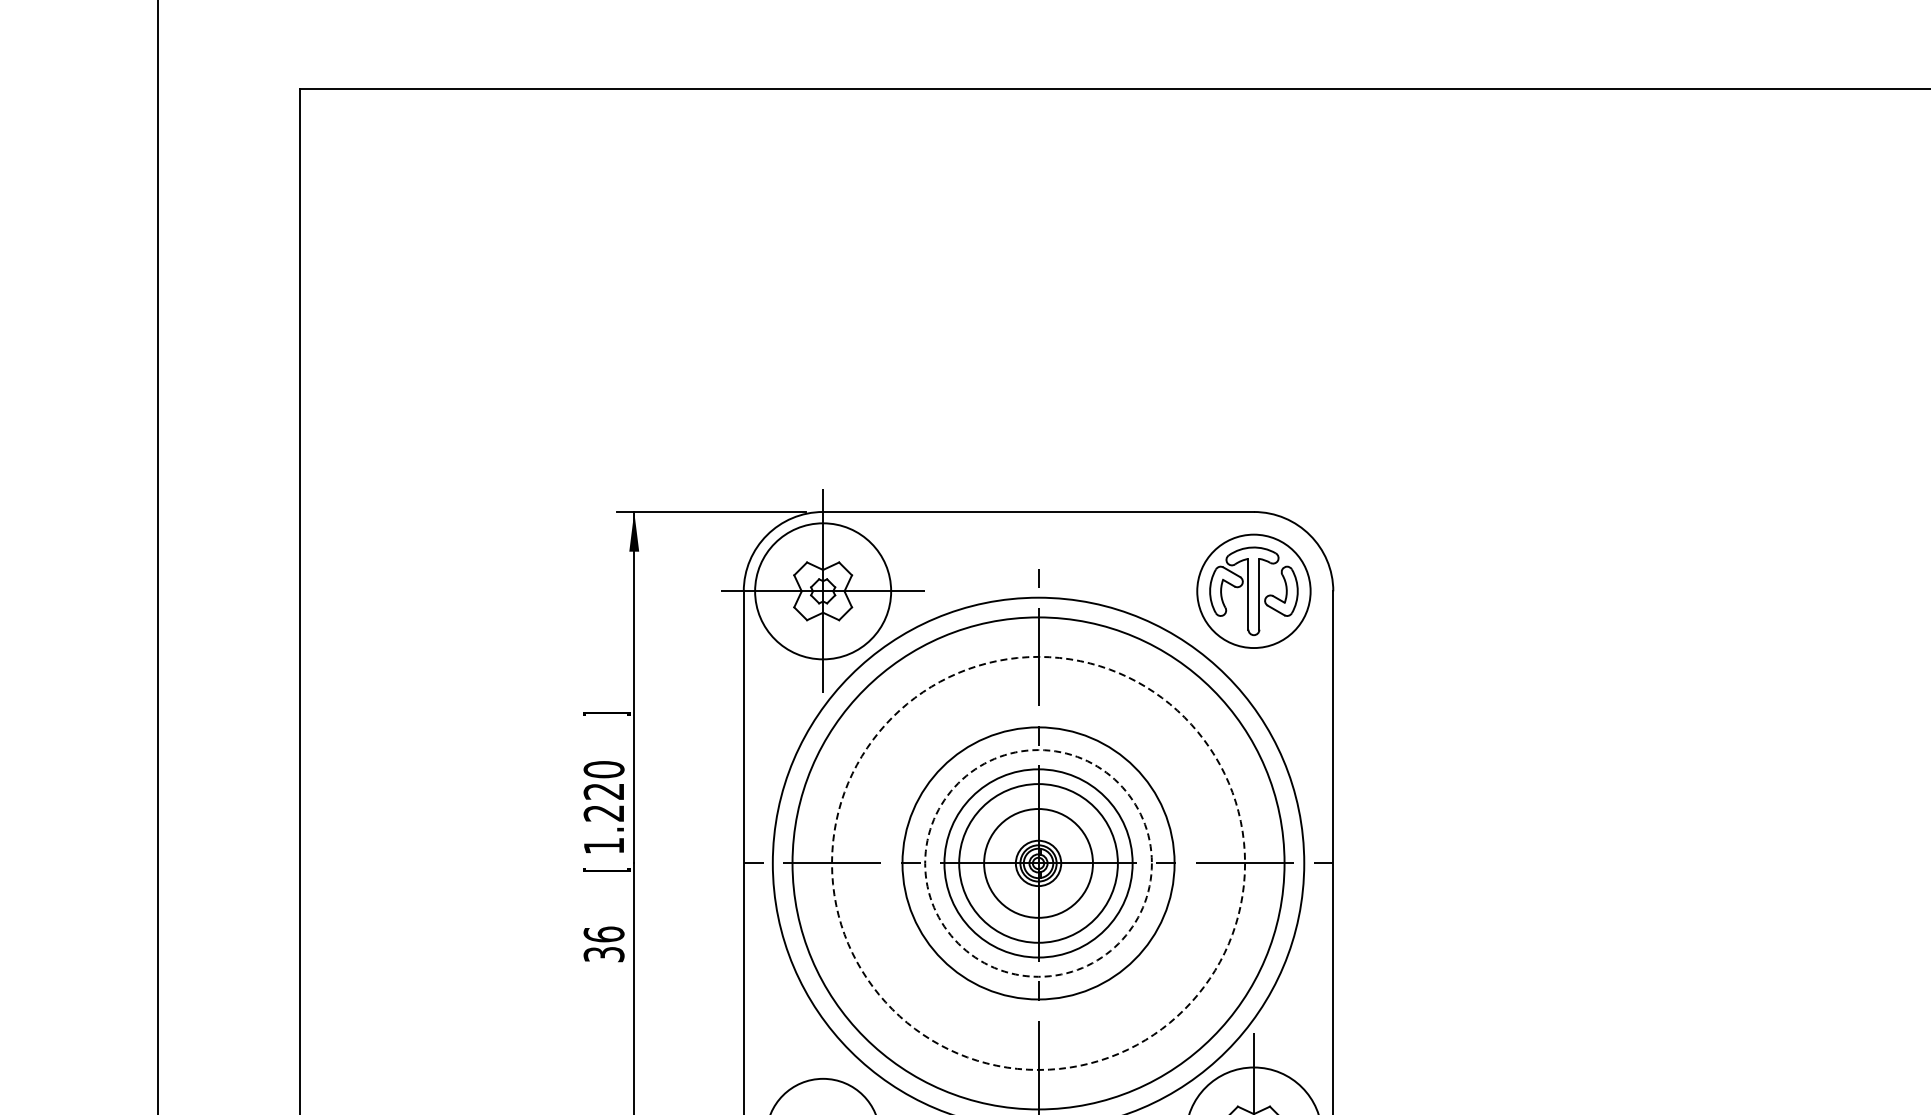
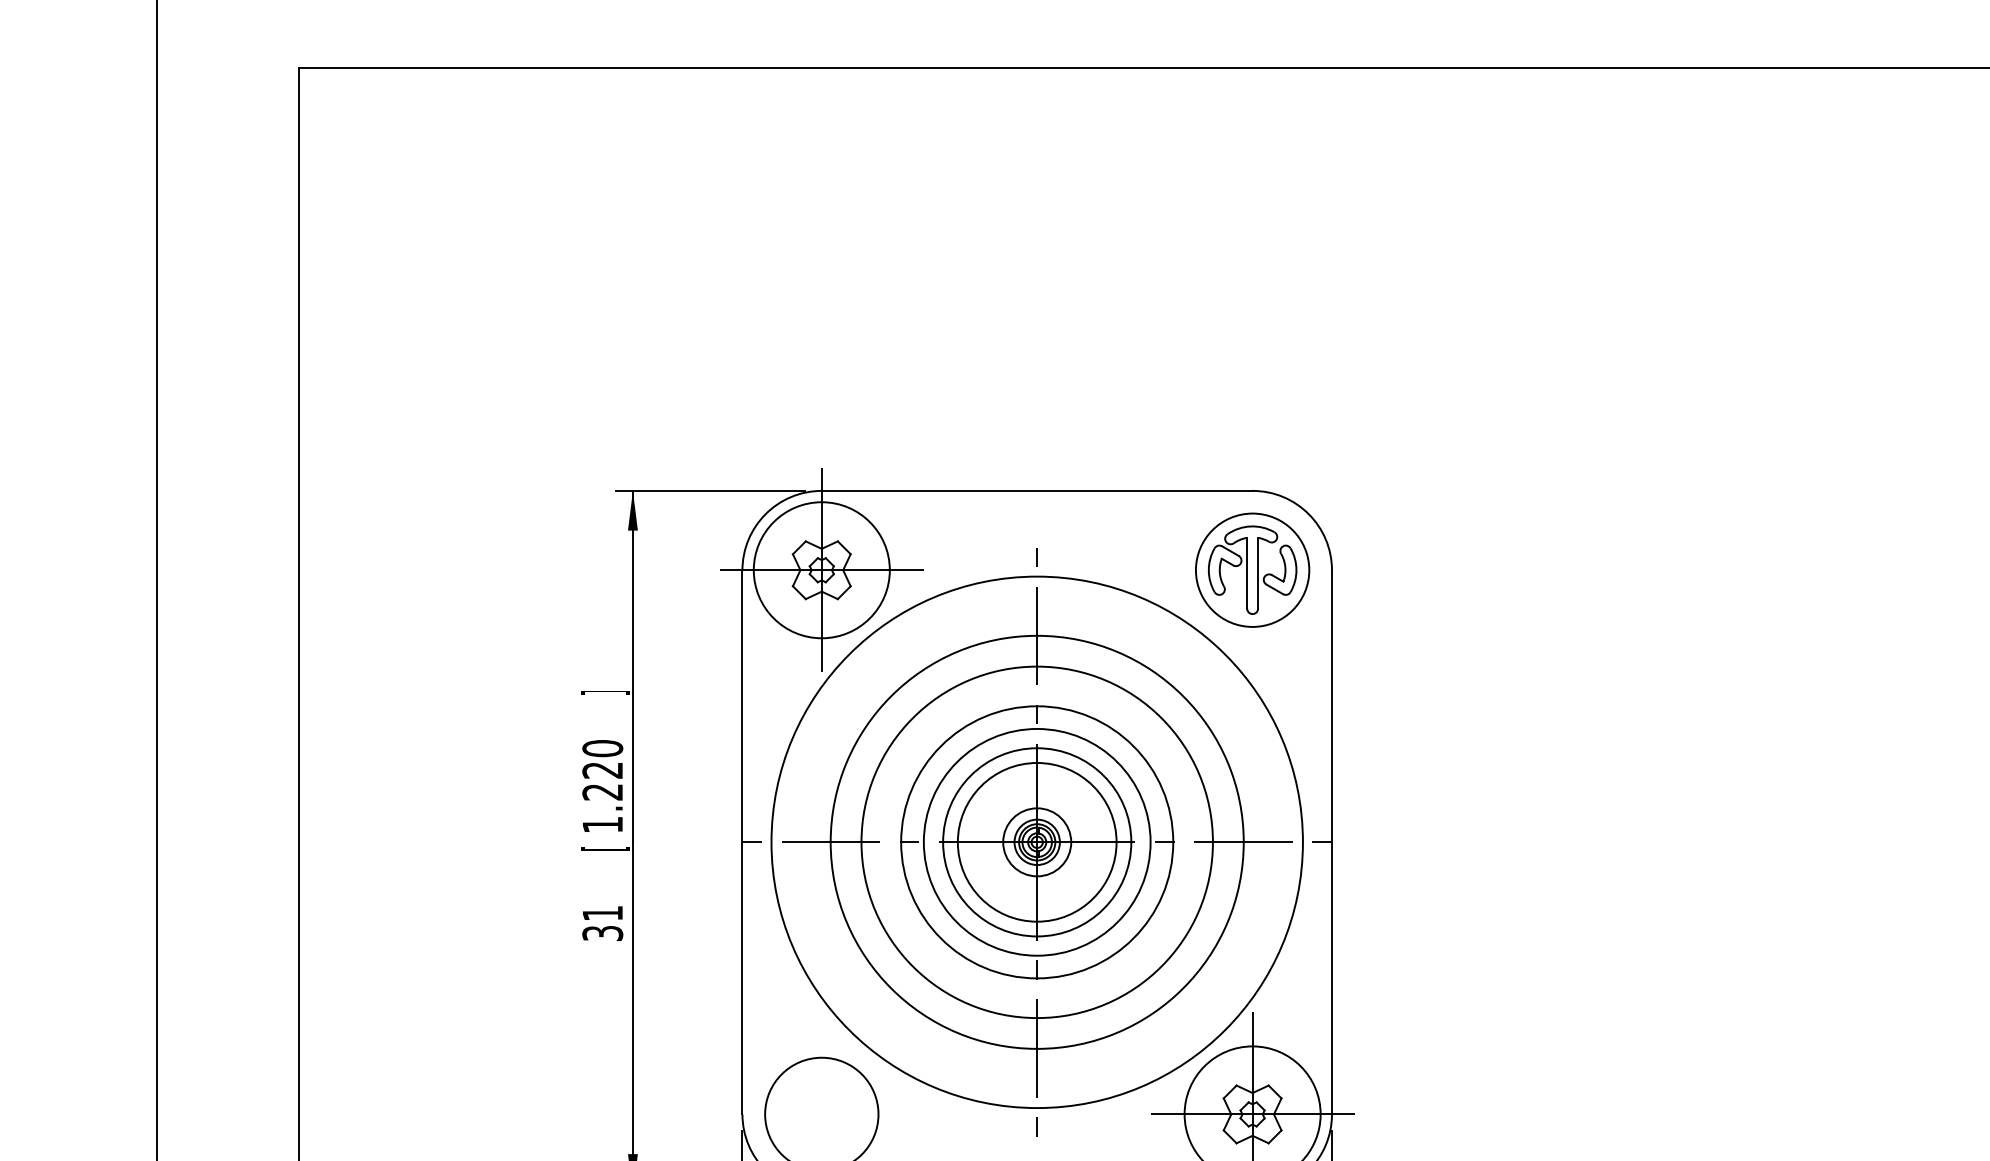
circle: (1037, 862) -> (1036, 841), dashed -> solid
circle: (1037, 862) -> (1036, 841), dashed -> solid
circle: (1037, 863) -> (1036, 842), size x0.71
circle: (1038, 863) -> (1037, 842), size x0.62
text: (603, 934) -> (602, 913), 36 -> 31

